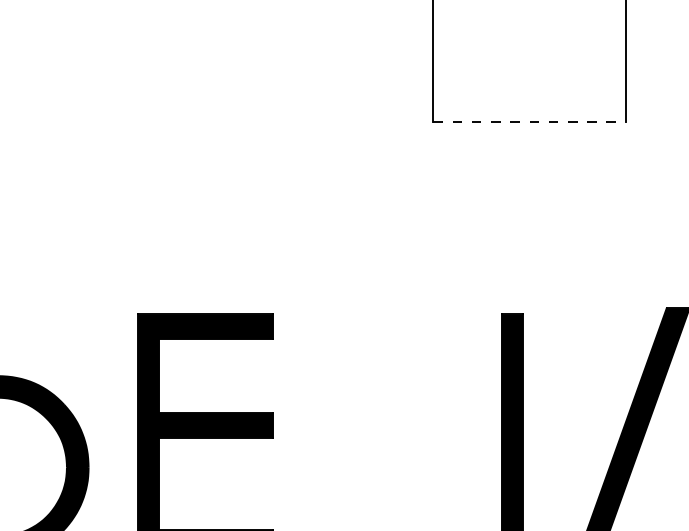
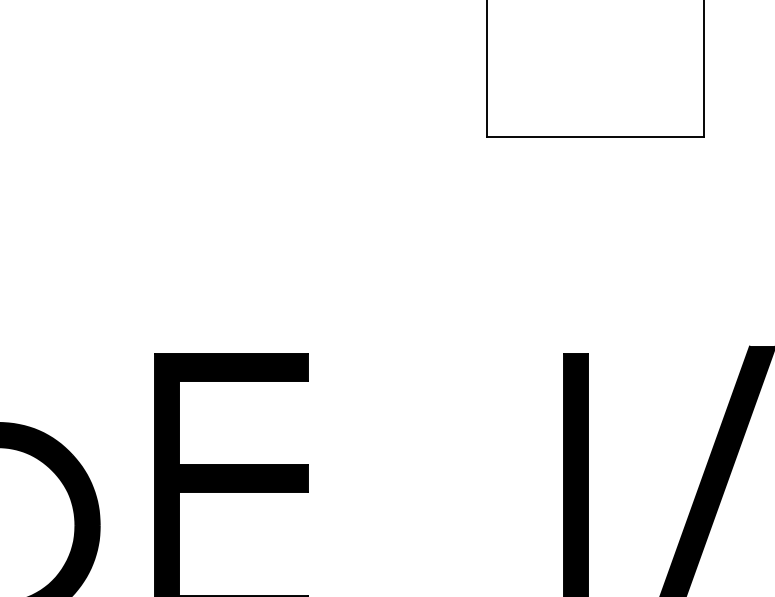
line: (530, 122) -> (596, 137), dashed -> solid

